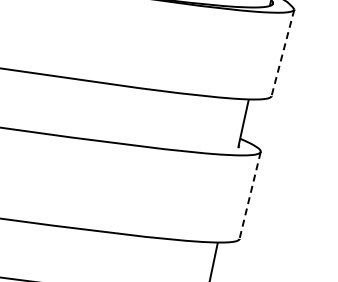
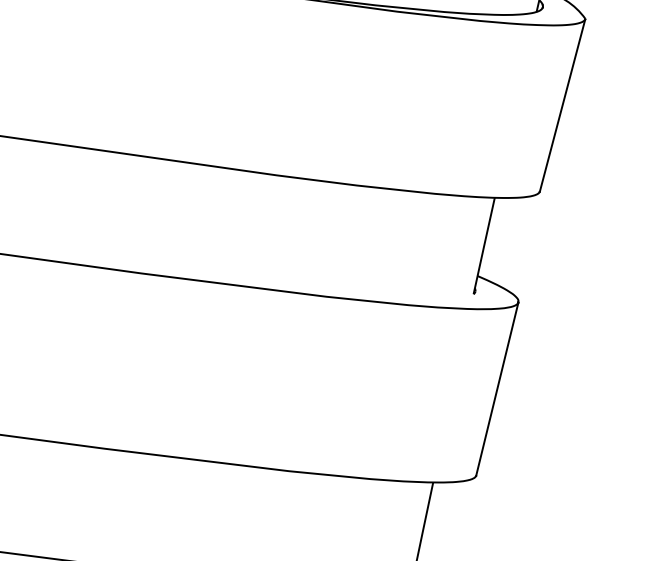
line: (282, 52) -> (561, 104), dashed -> solid
line: (250, 195) -> (498, 388), dashed -> solid

